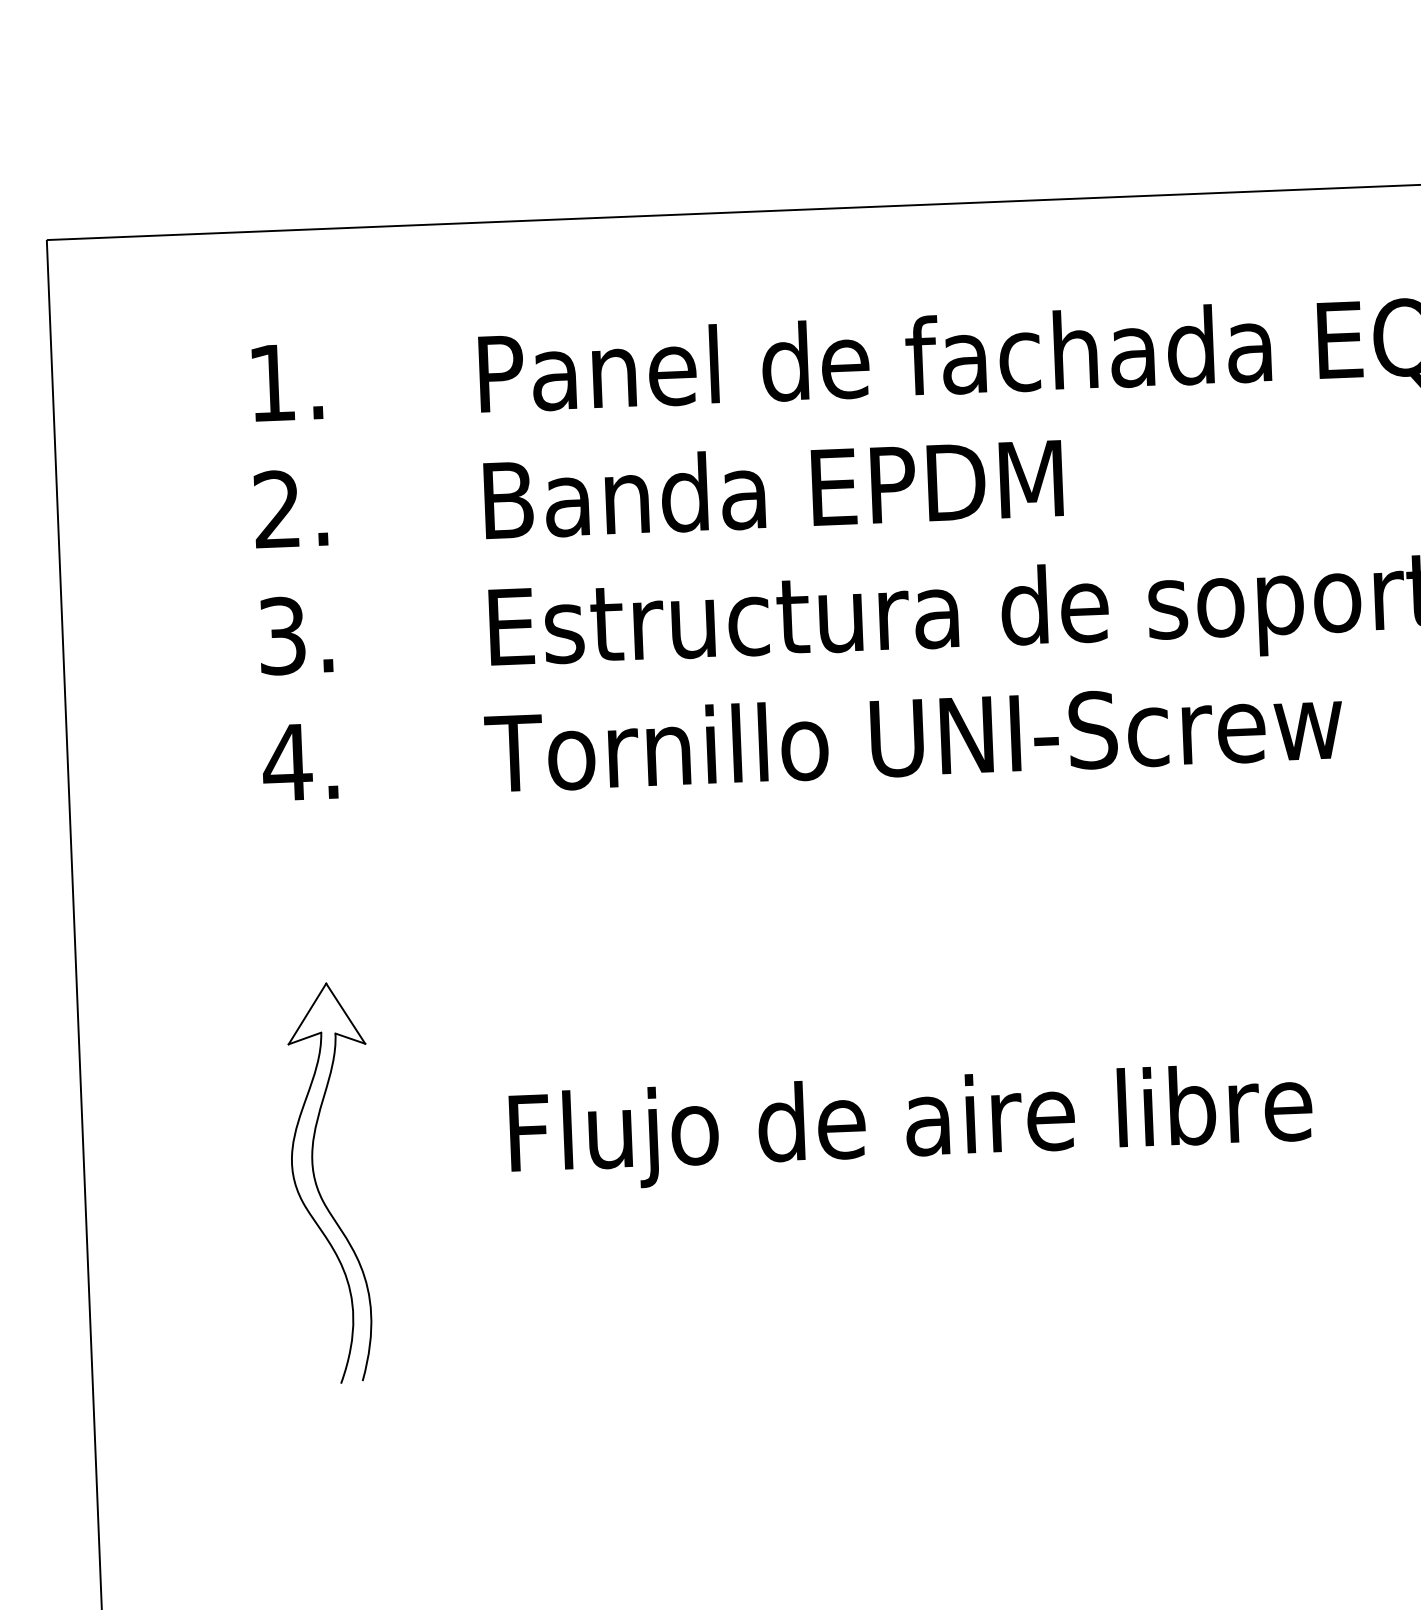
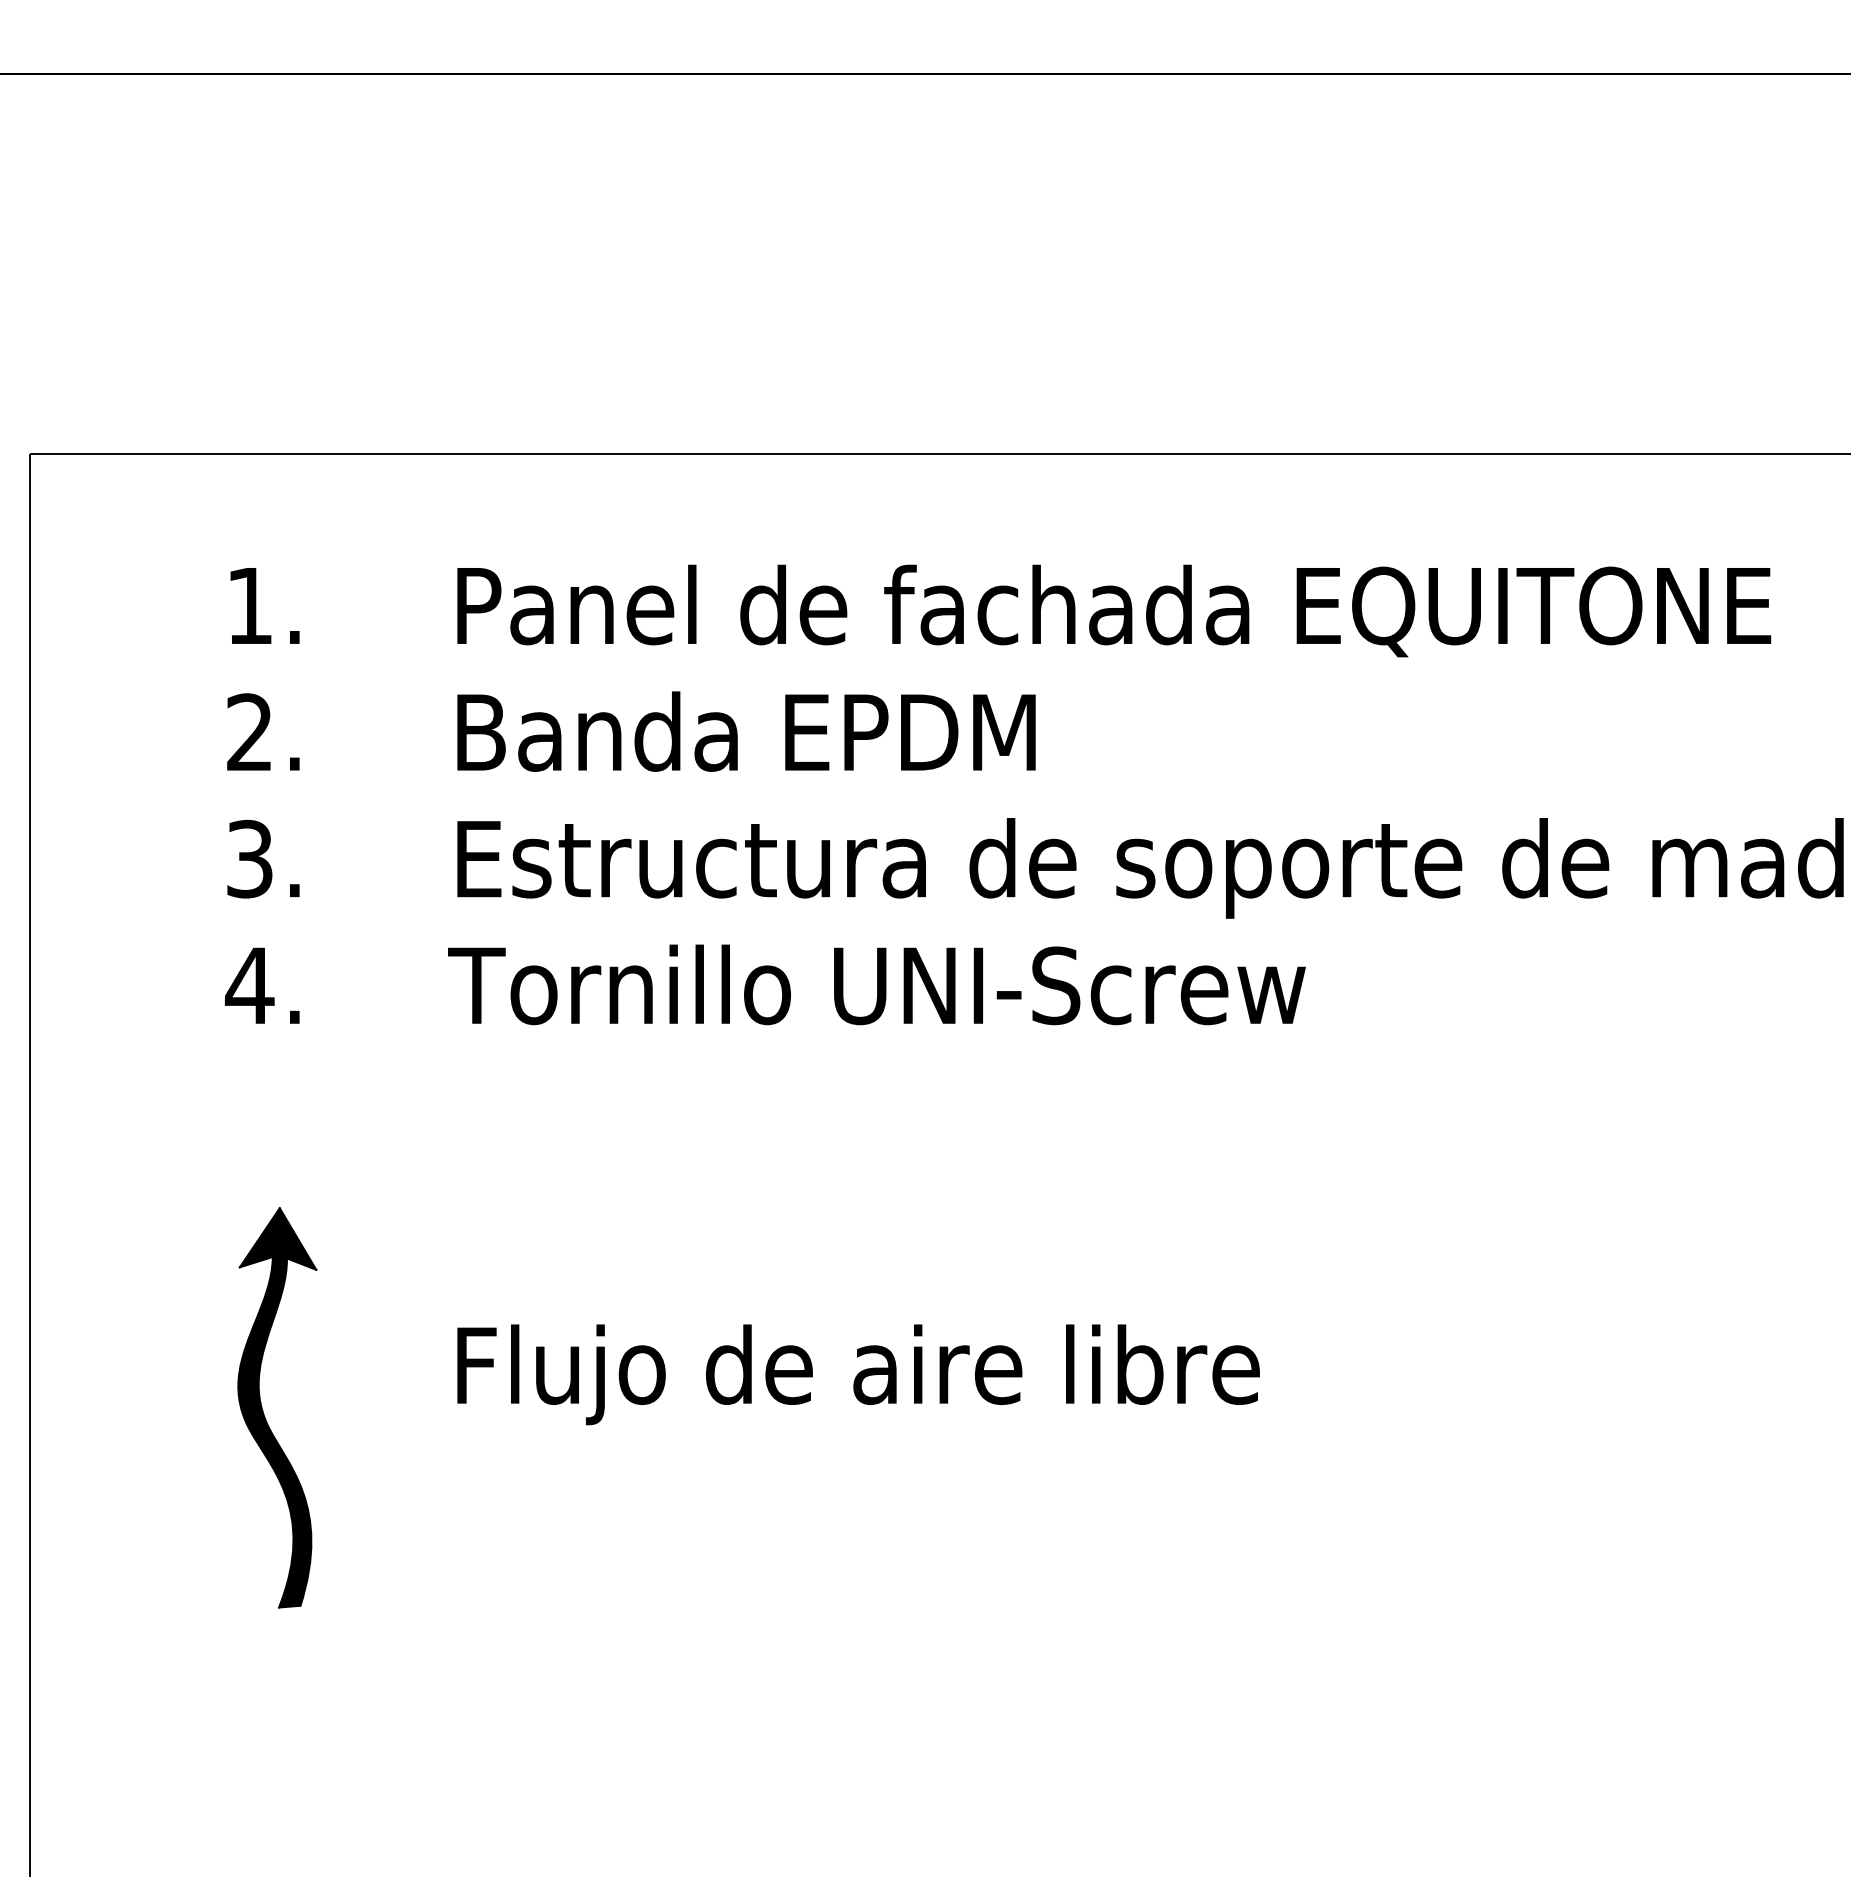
fill: (332, 1183) -> (277, 1408), added

